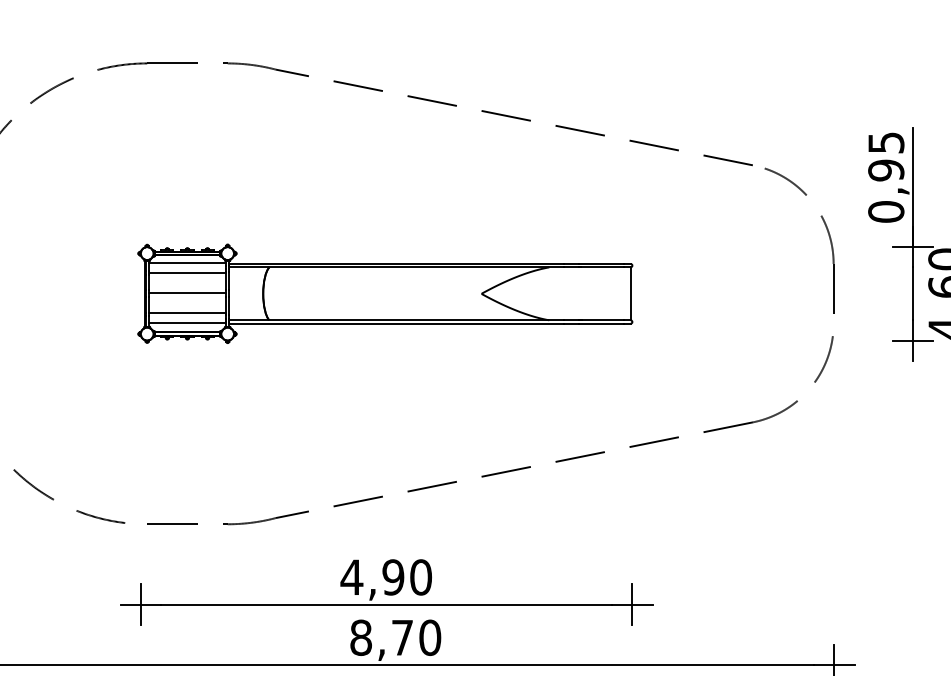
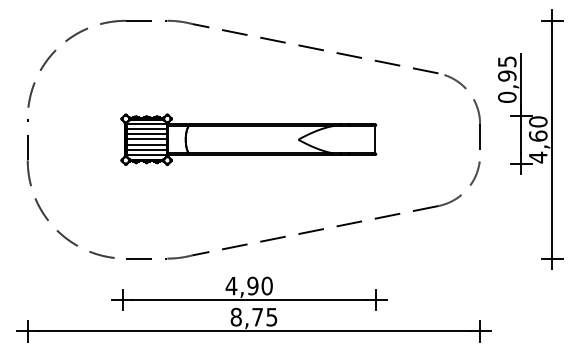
line: (187, 283) -> (146, 134), added
line: (187, 303) -> (146, 144), added
text: (429, 636) -> (271, 316), 8,70 -> 8,75

